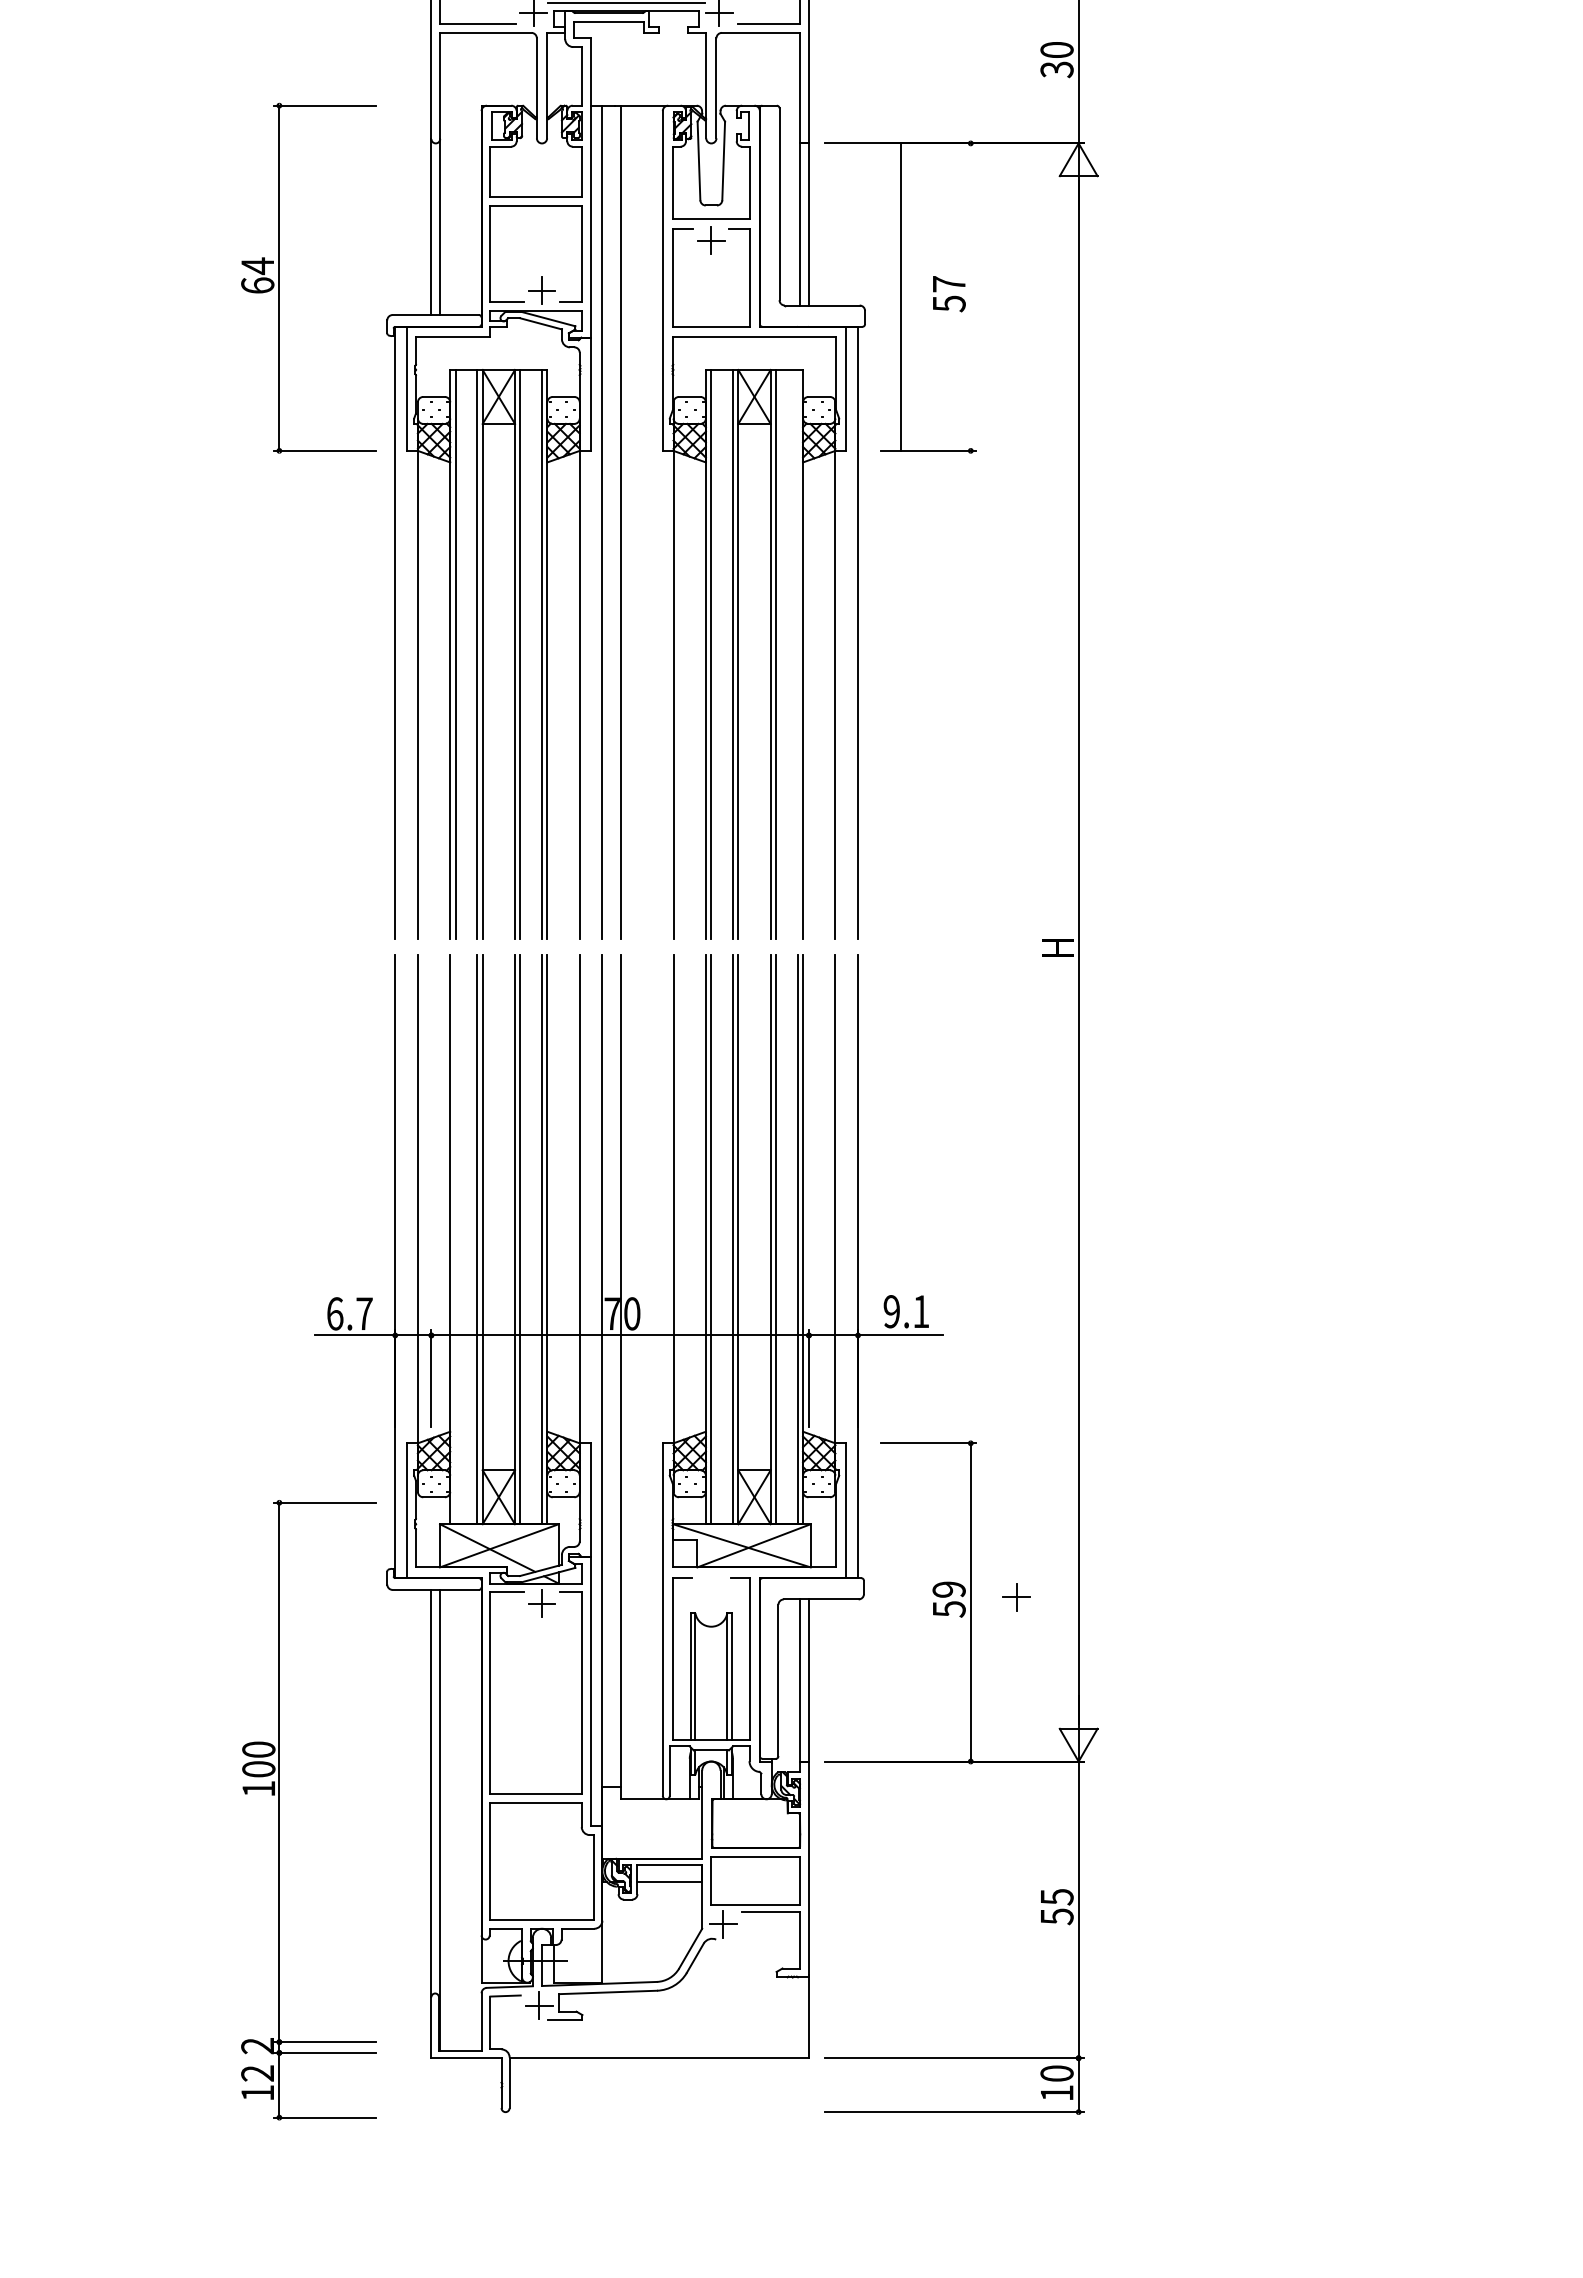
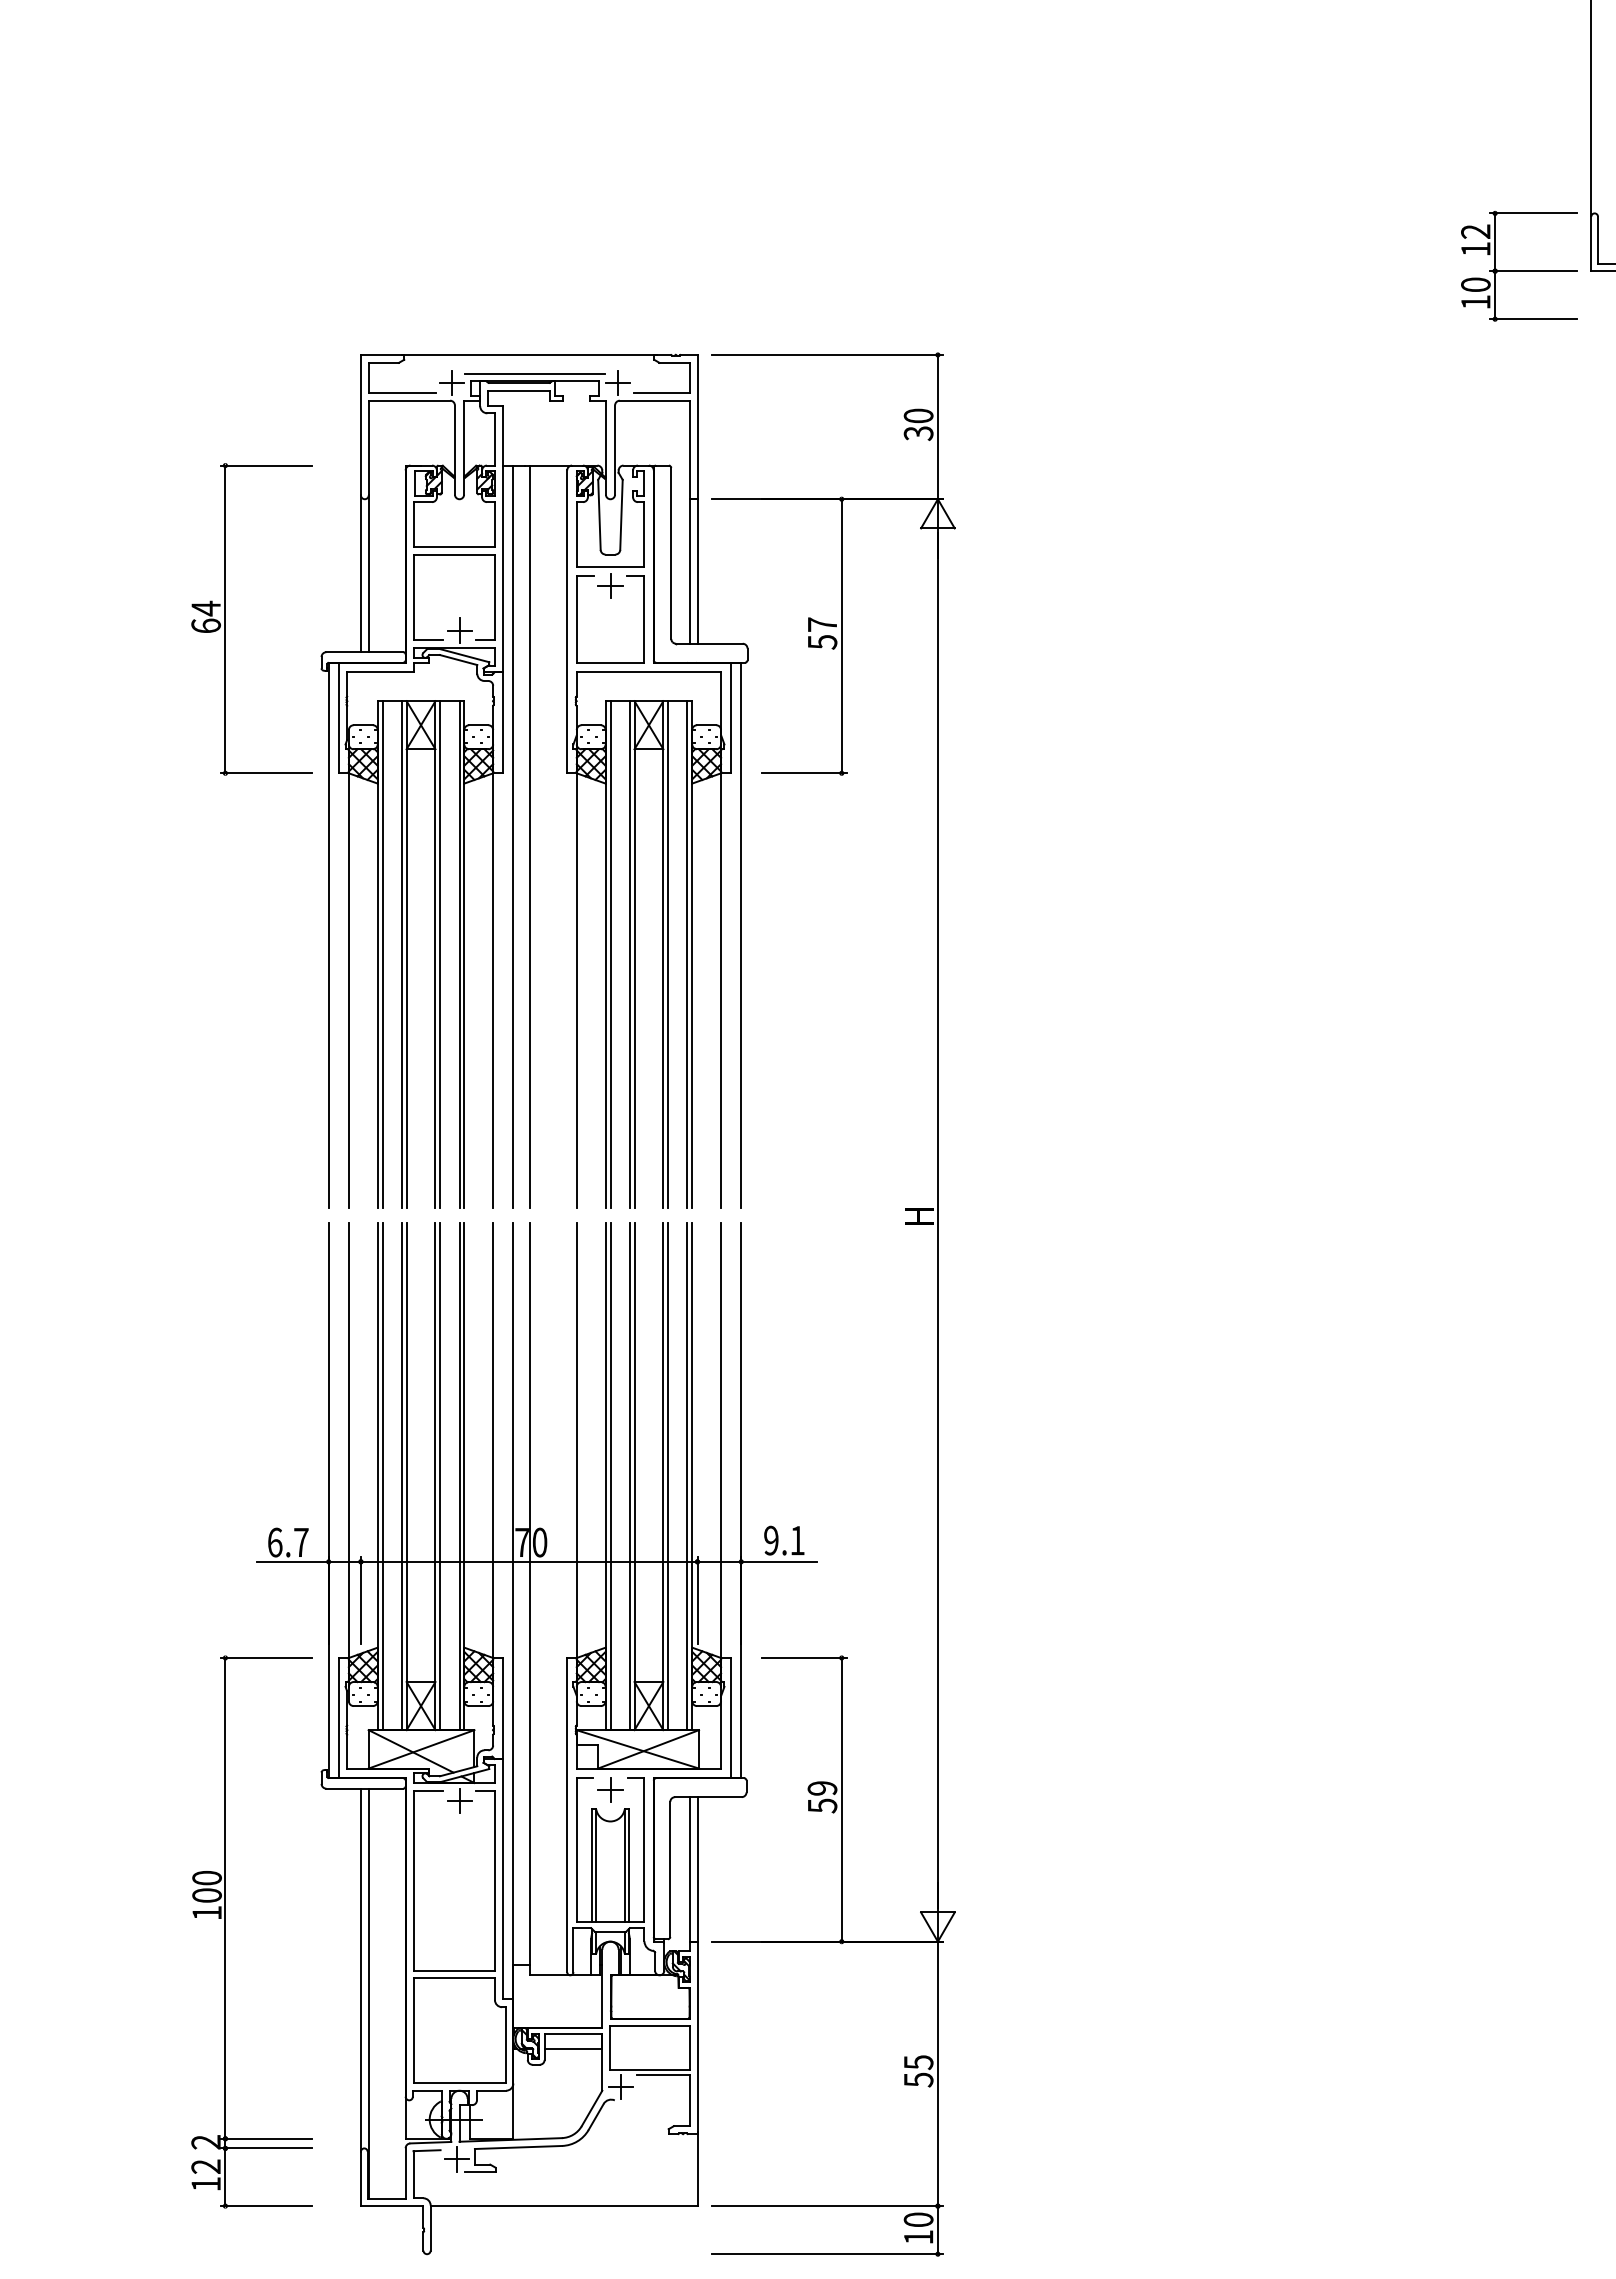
line: (900, 297) -> (841, 636), moved
line: (797, 654) -> (687, 954), added
line: (455, 1239) -> (382, 1476), added
part: (1016, 1596) -> (610, 1789), moved
part: (279, 1809) -> (225, 1931), moved

